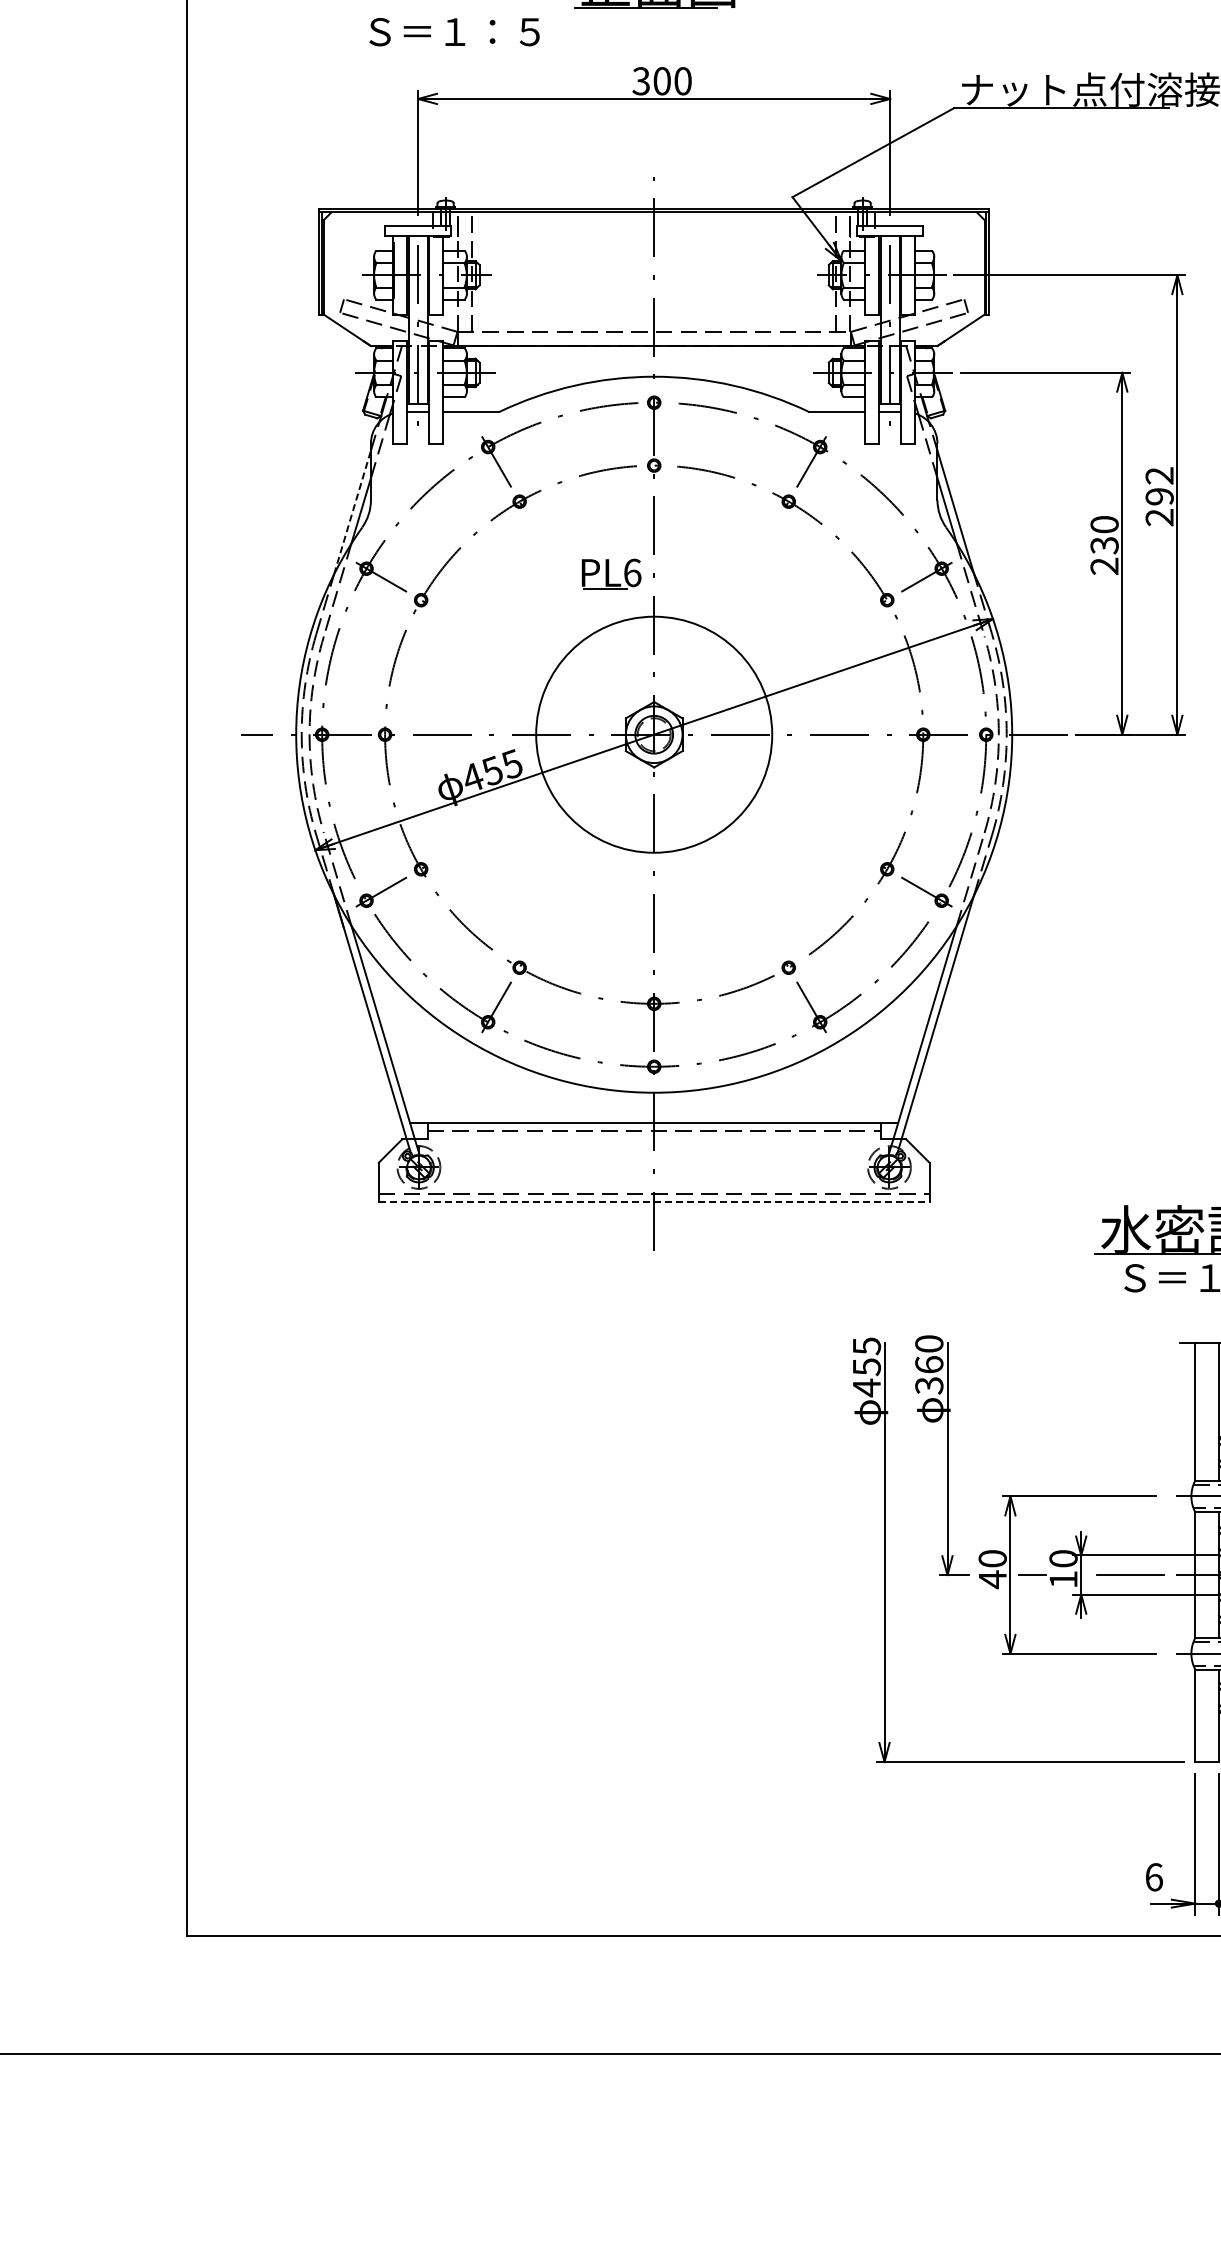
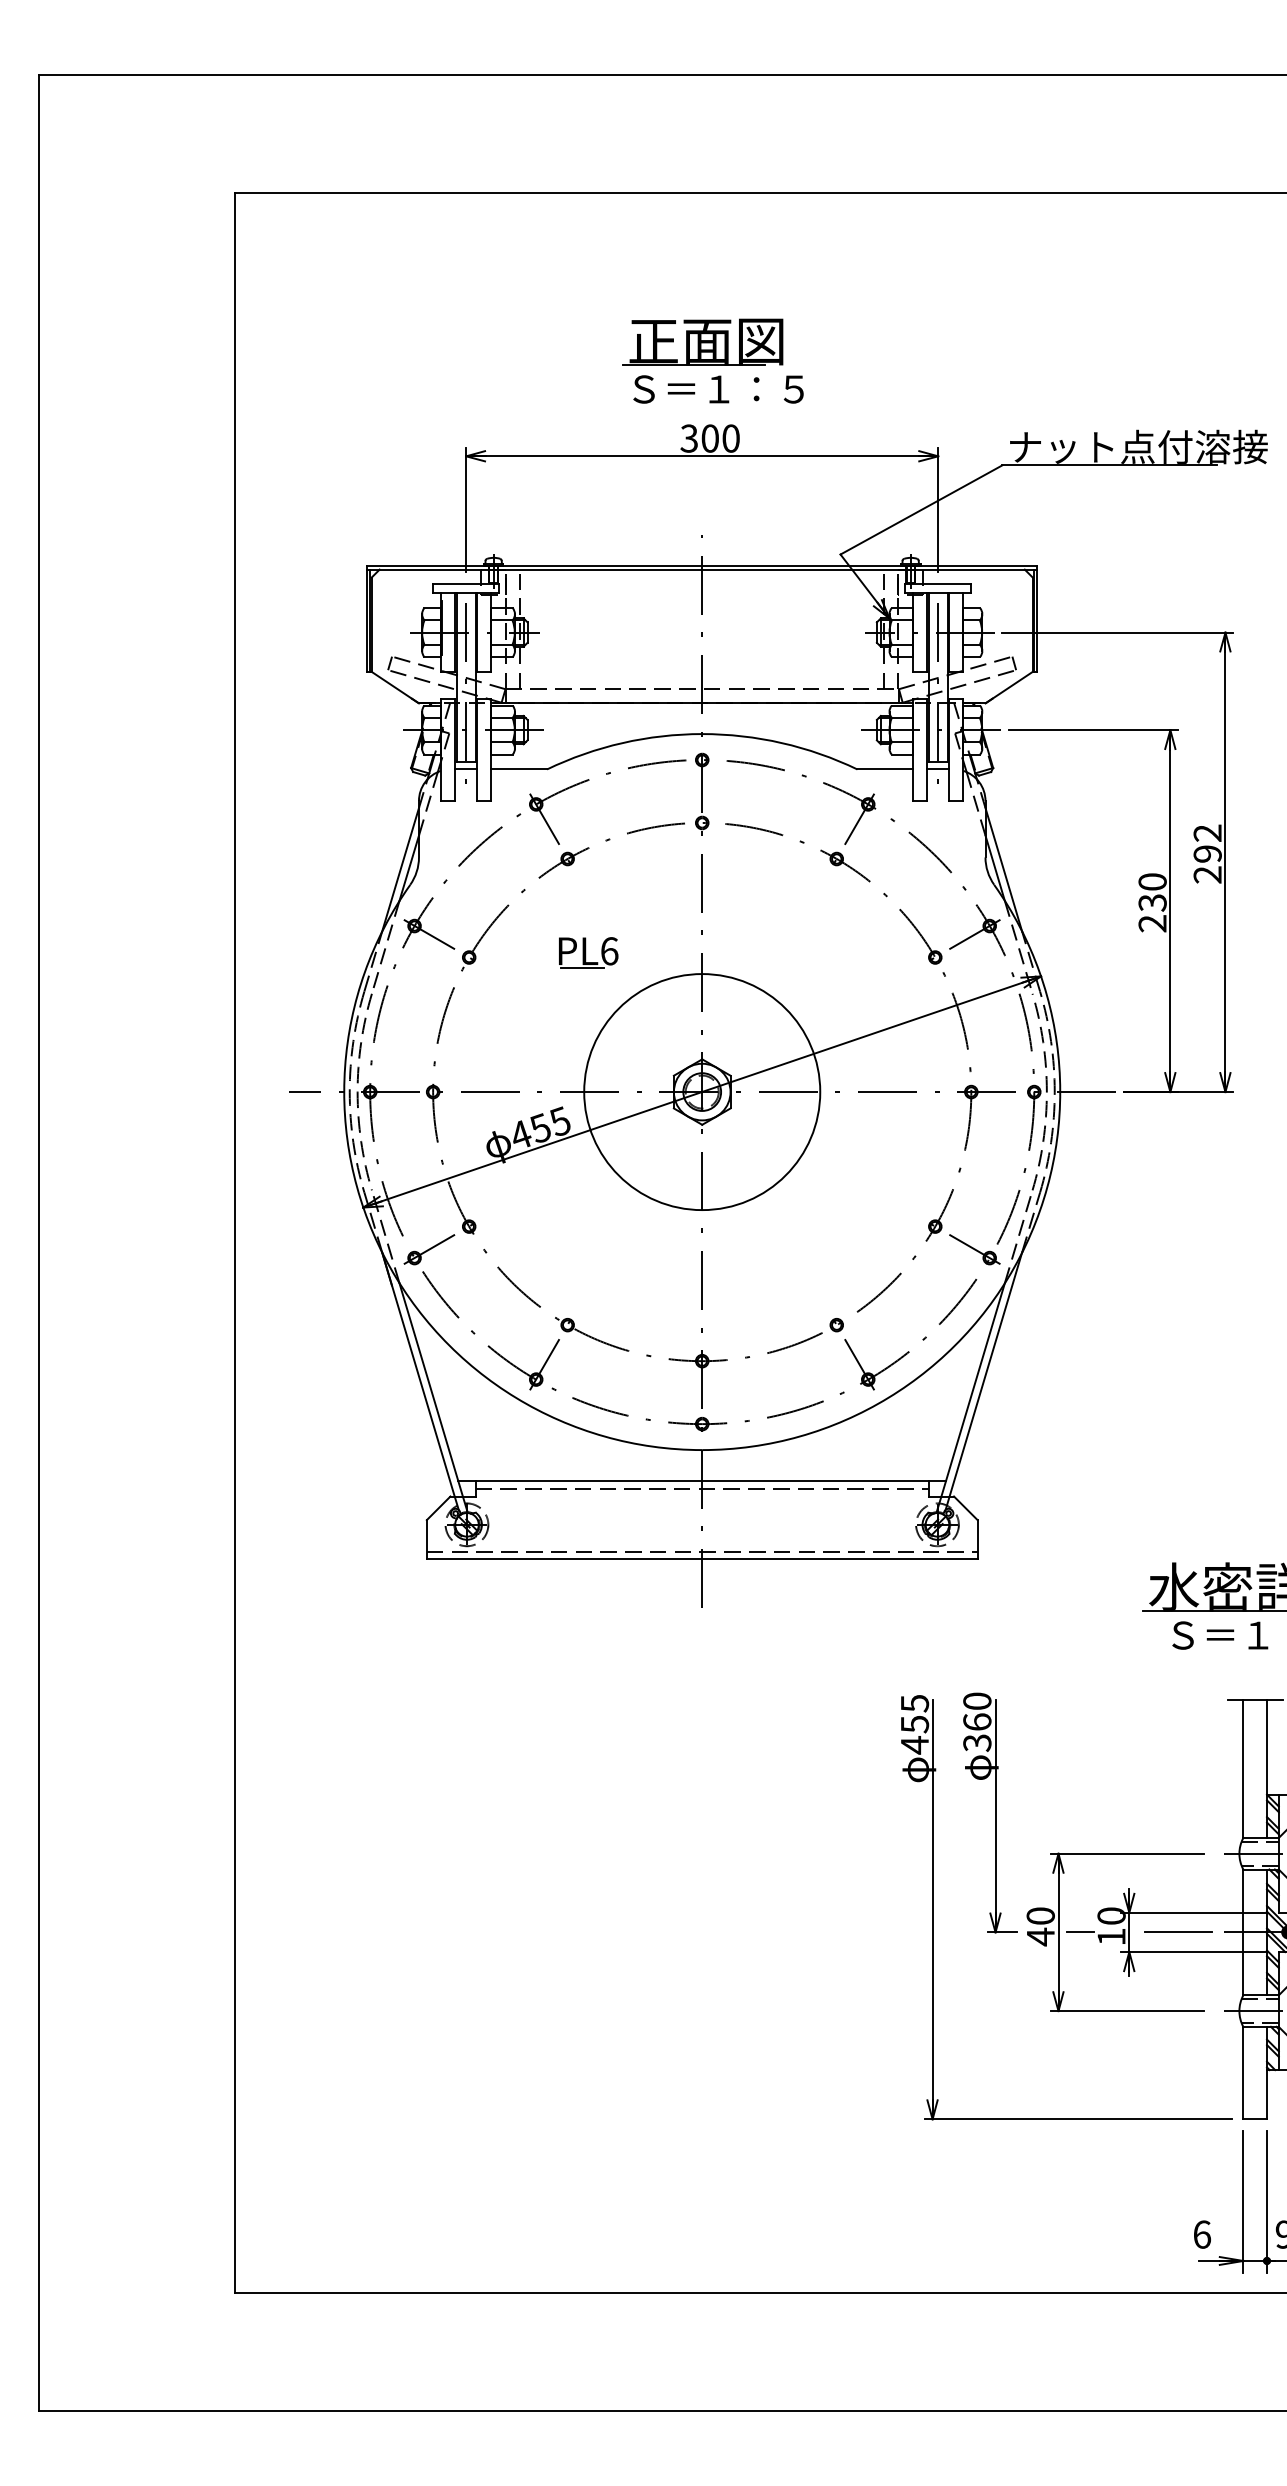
text: (454, 32) -> (718, 389), moved
line: (352, 512) -> (400, 869), dashed -> solid
part: (611, 574) -> (588, 952), moved
line: (654, 1202) -> (702, 1559), dashed -> solid

